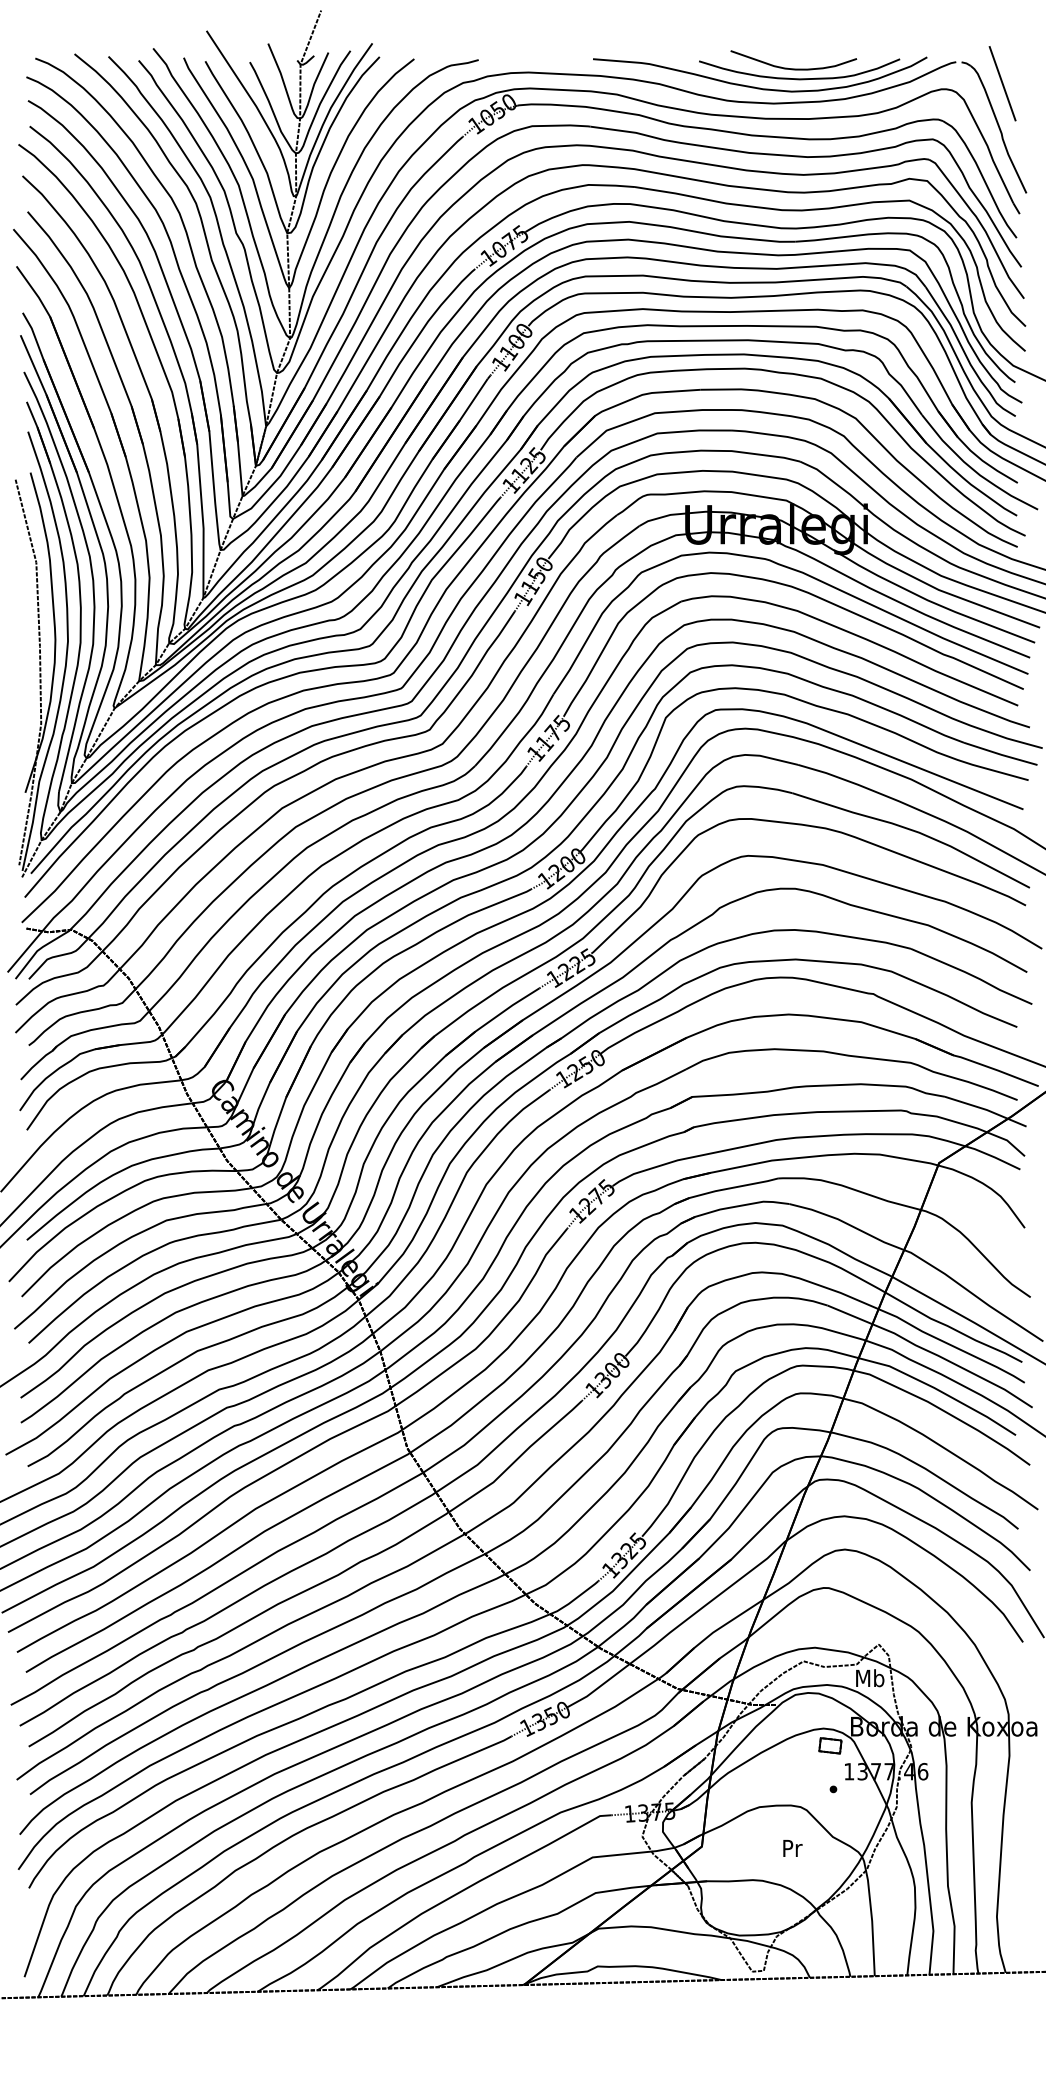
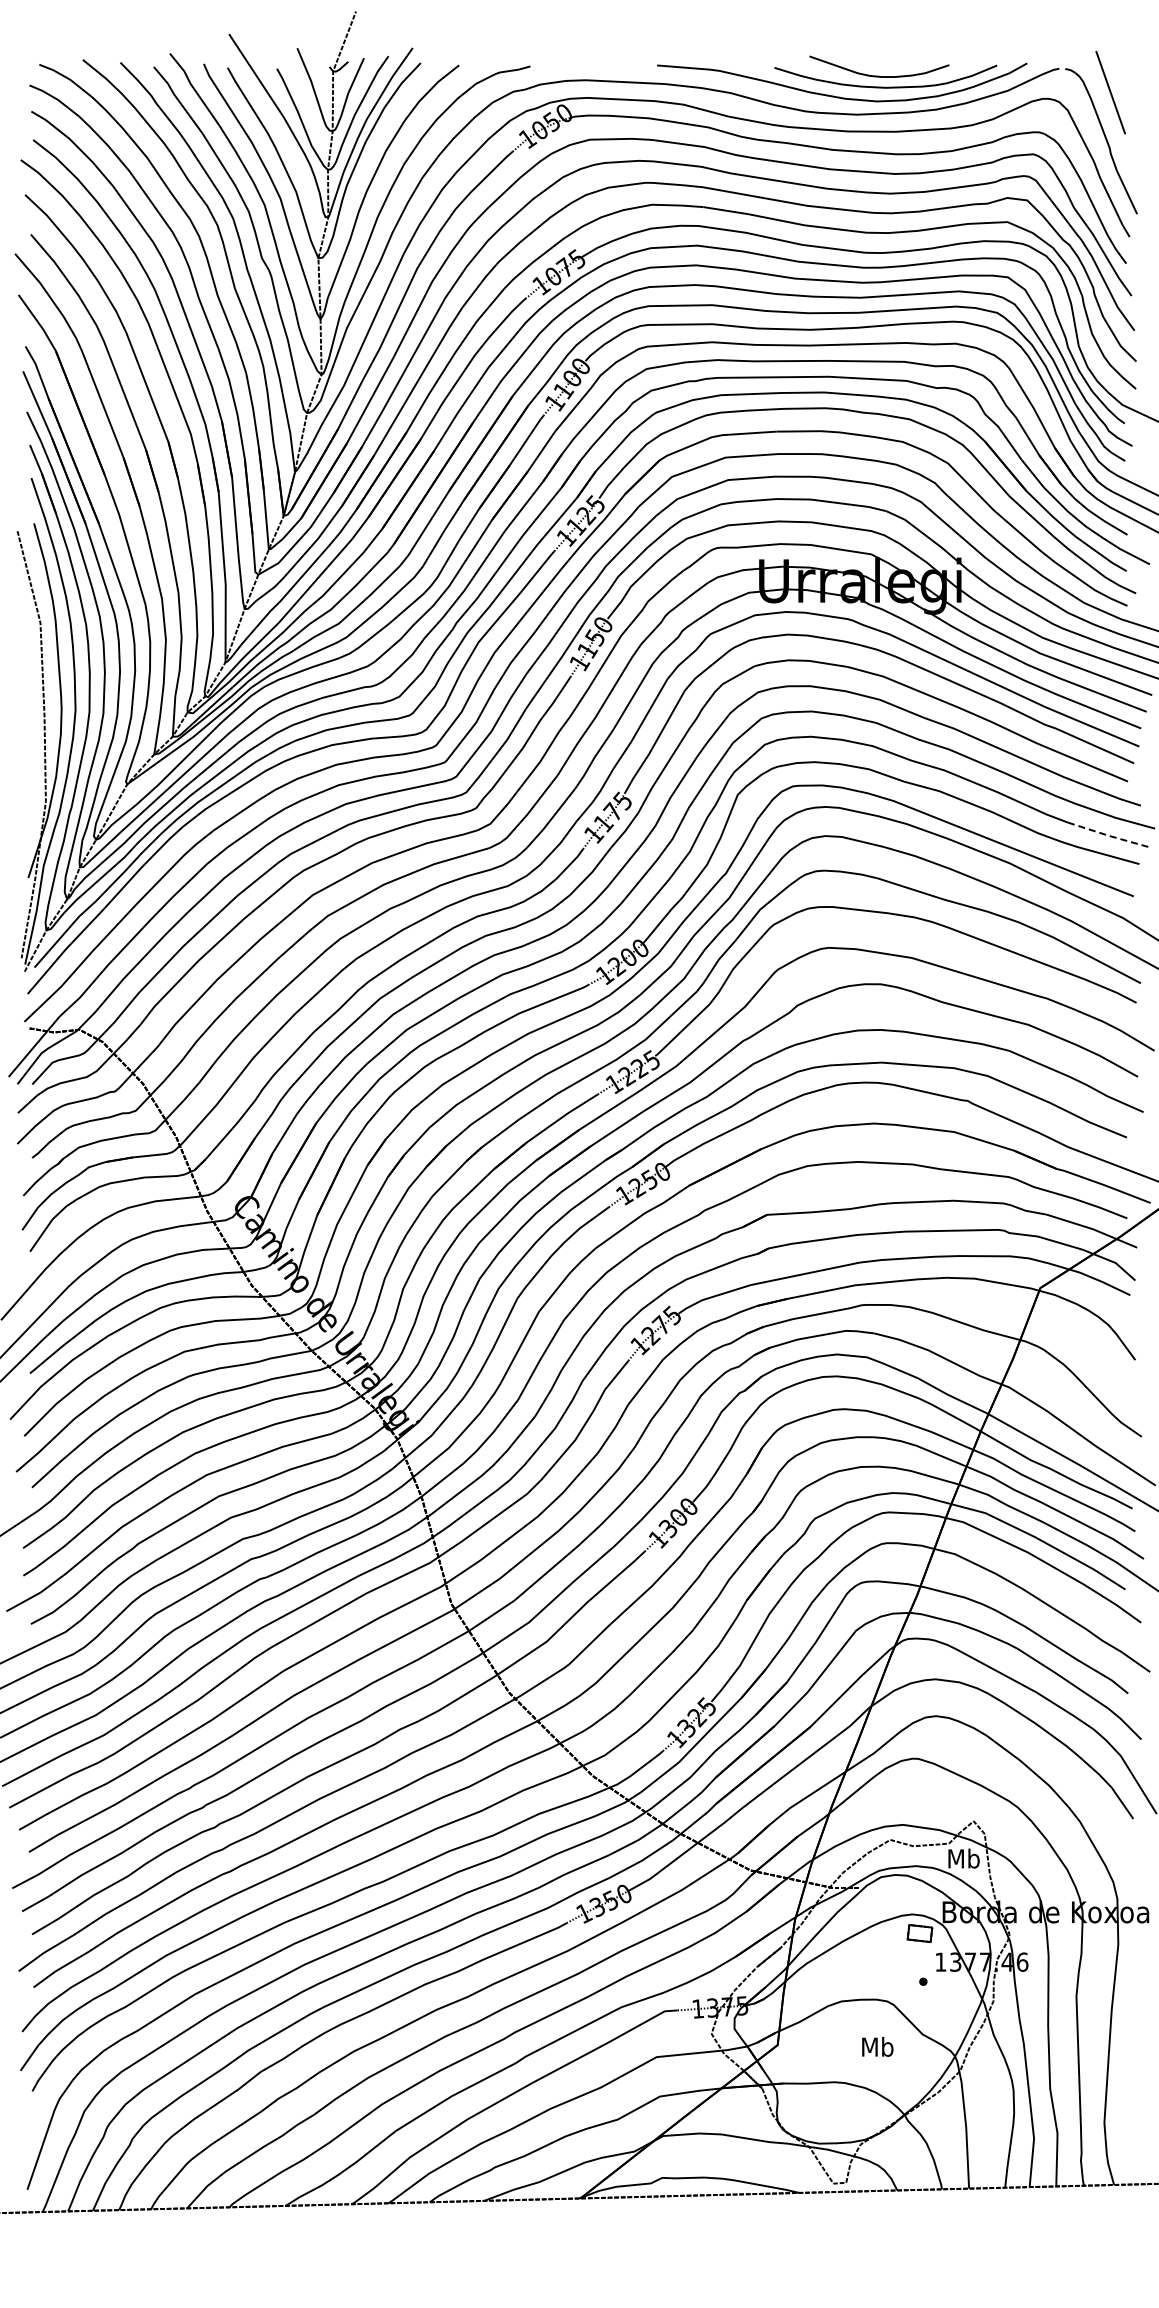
line: (1001, 755) -> (1109, 836), solid -> dashed
text: (792, 1847) -> (877, 2046), Pr -> Mb

